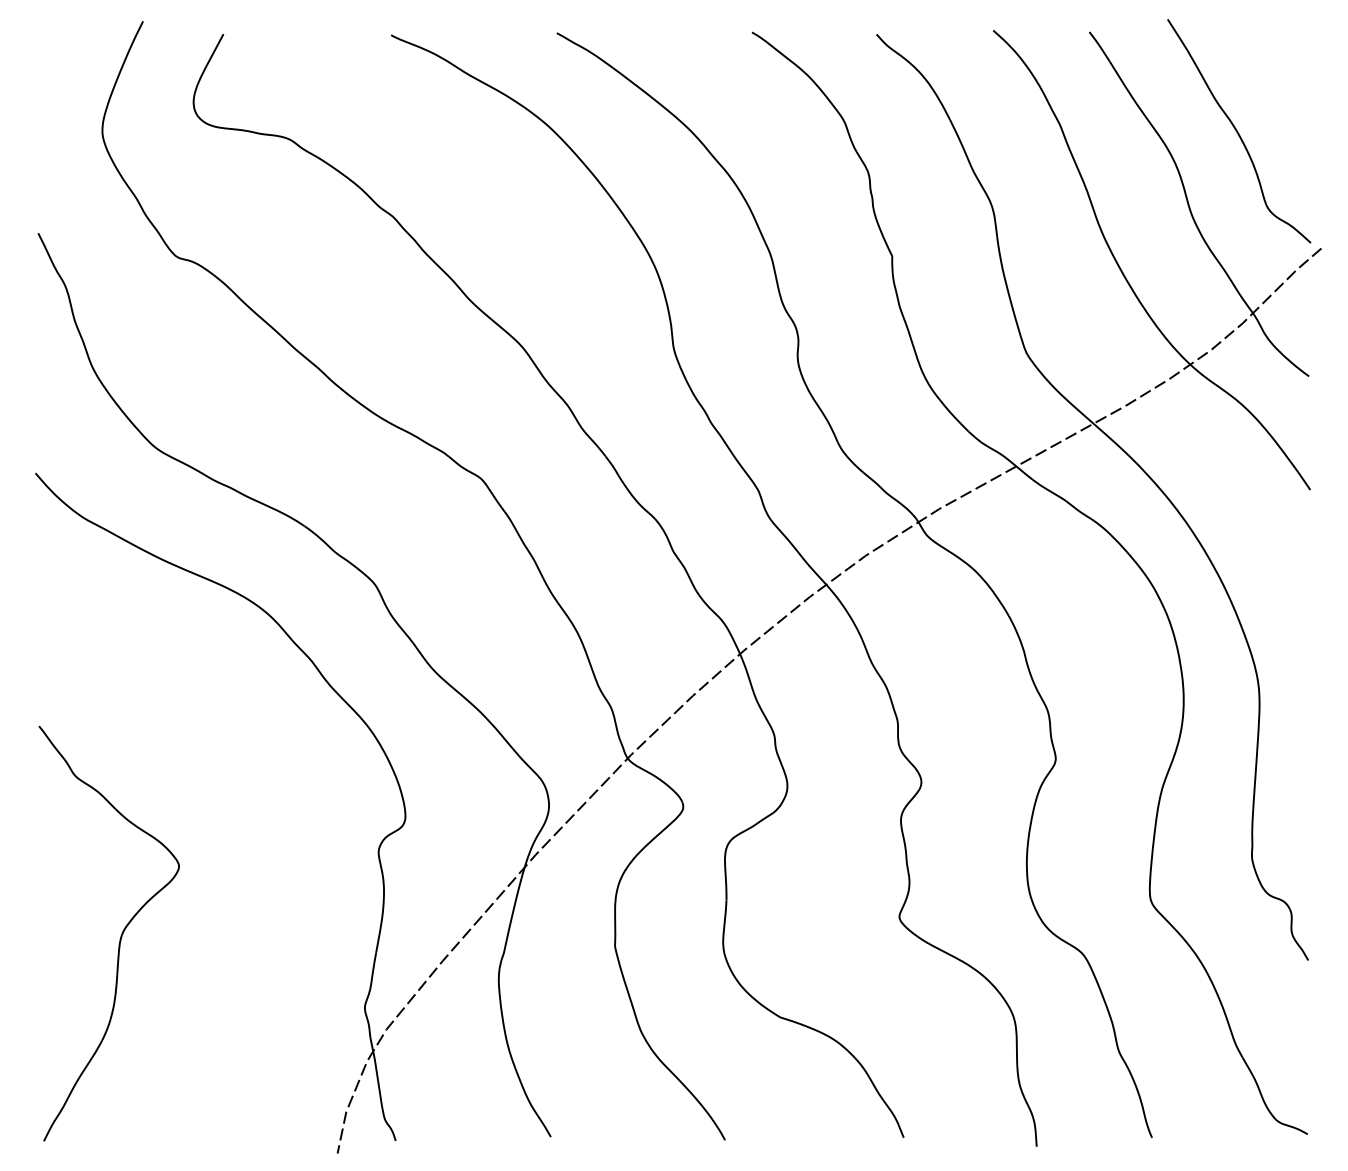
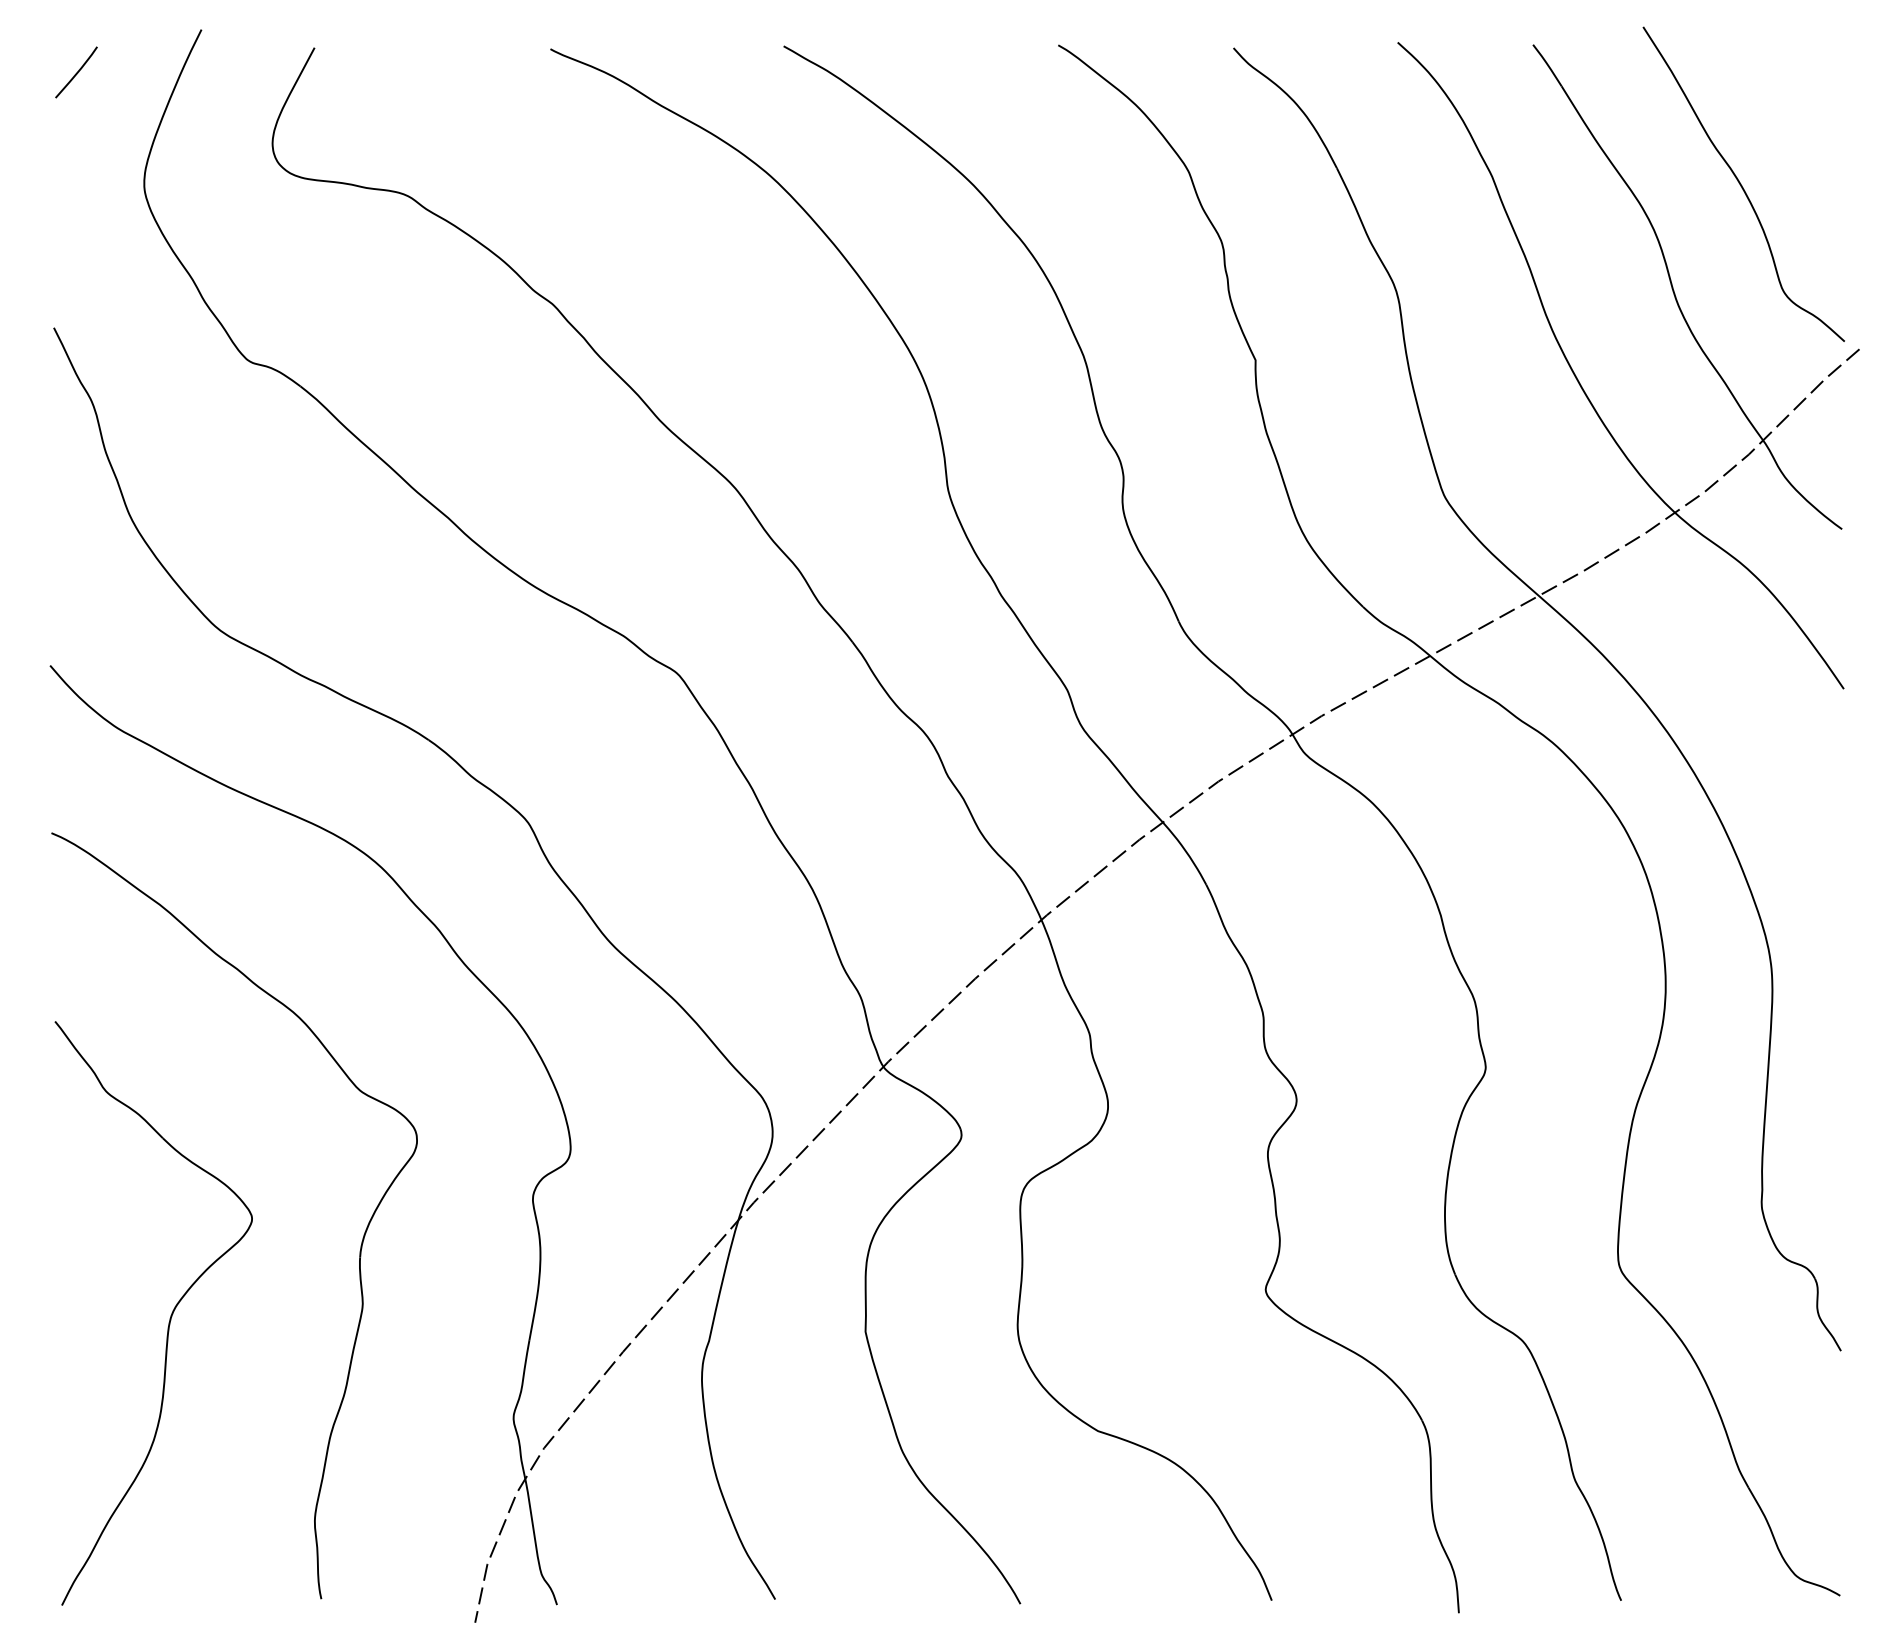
curve: (54, 51) -> (76, 72), added
part: (256, 885) -> (360, 1245), added

